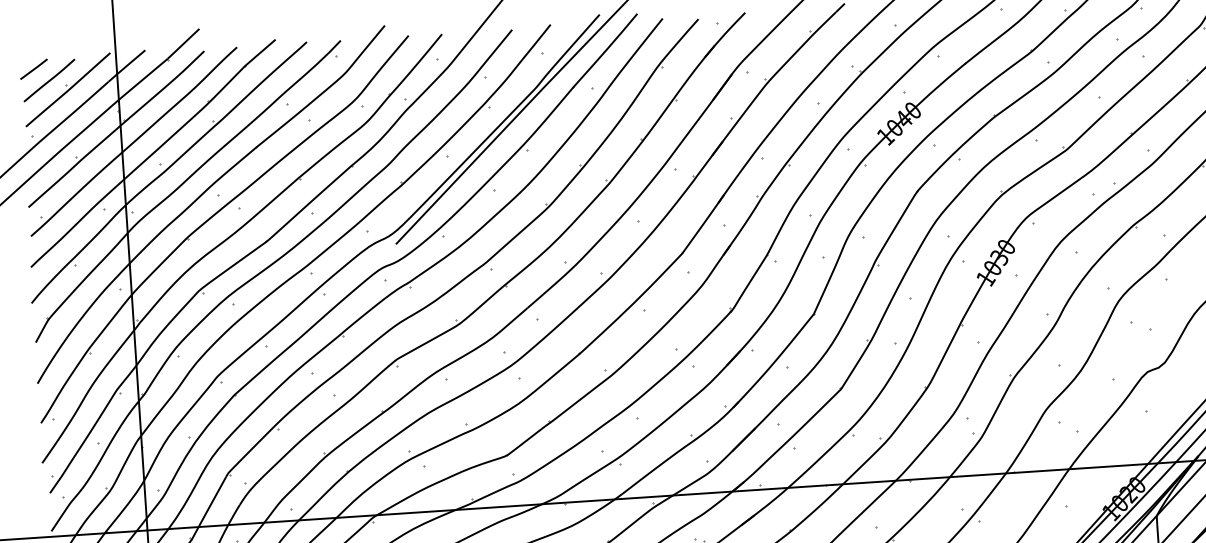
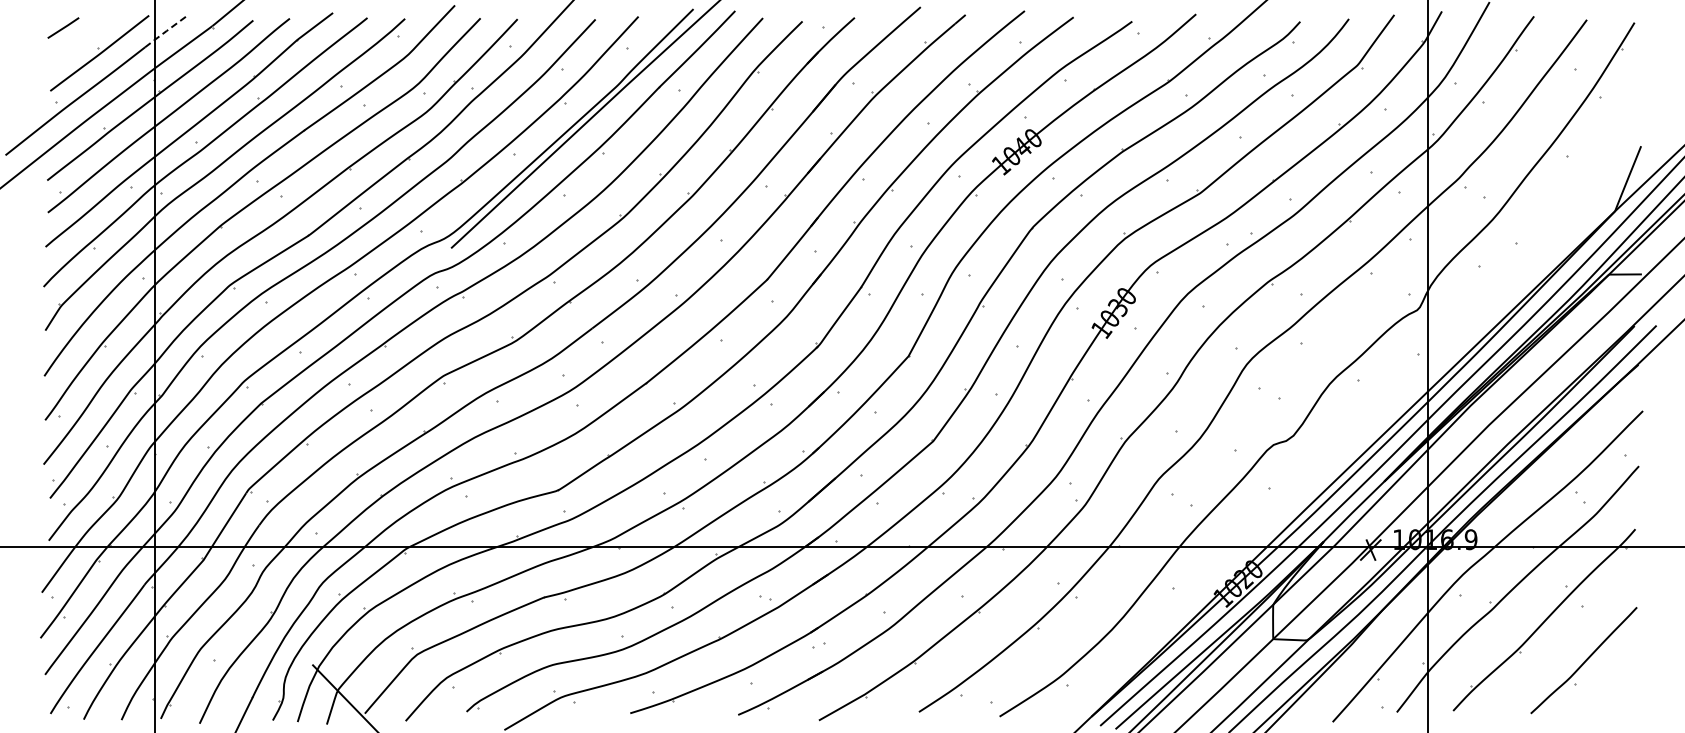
line: (126, 66) -> (166, 31), solid -> dashed
line: (49, 80) -> (79, 41), removed

